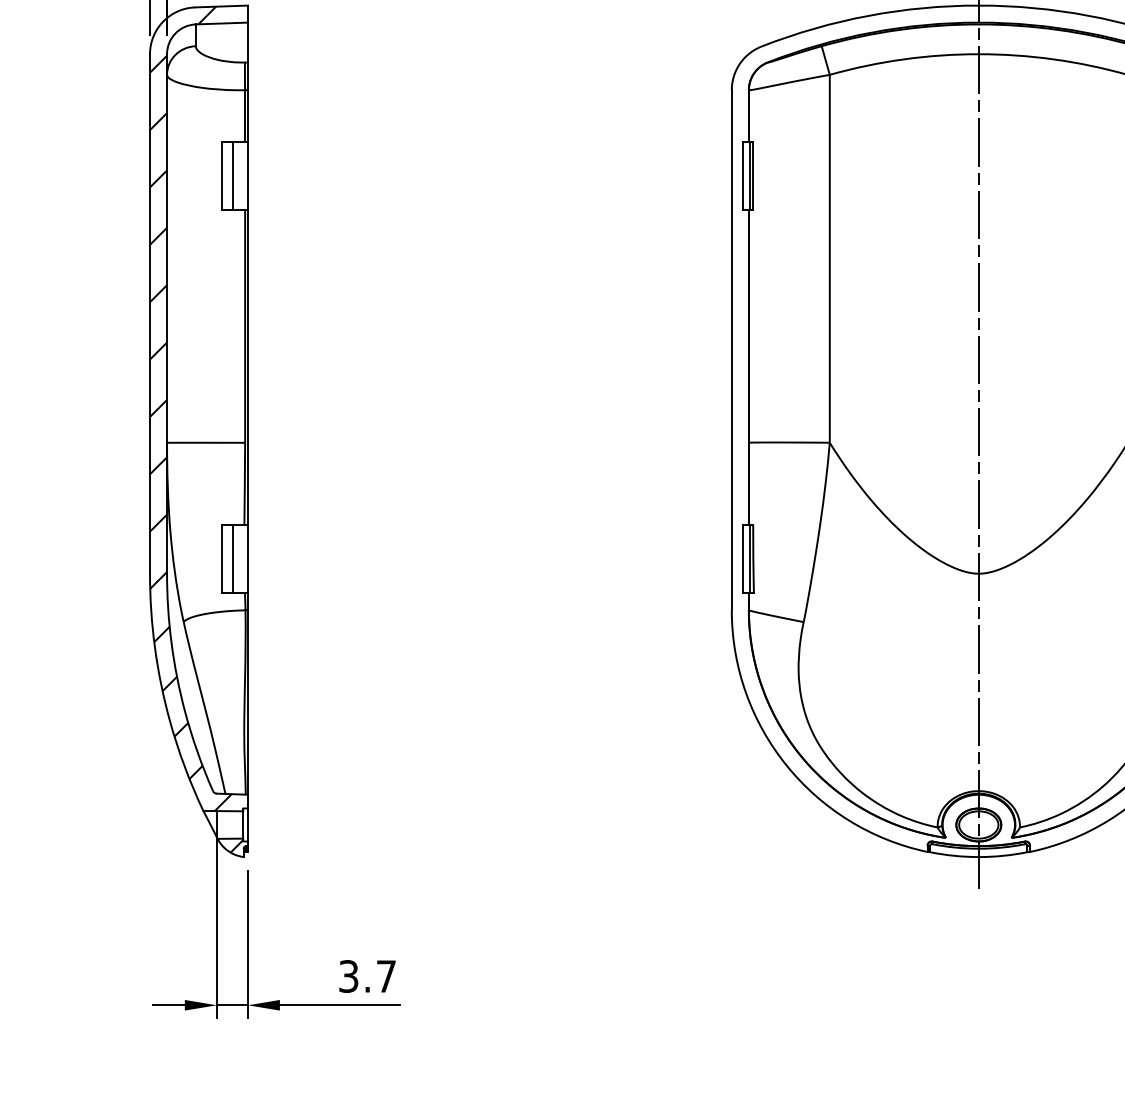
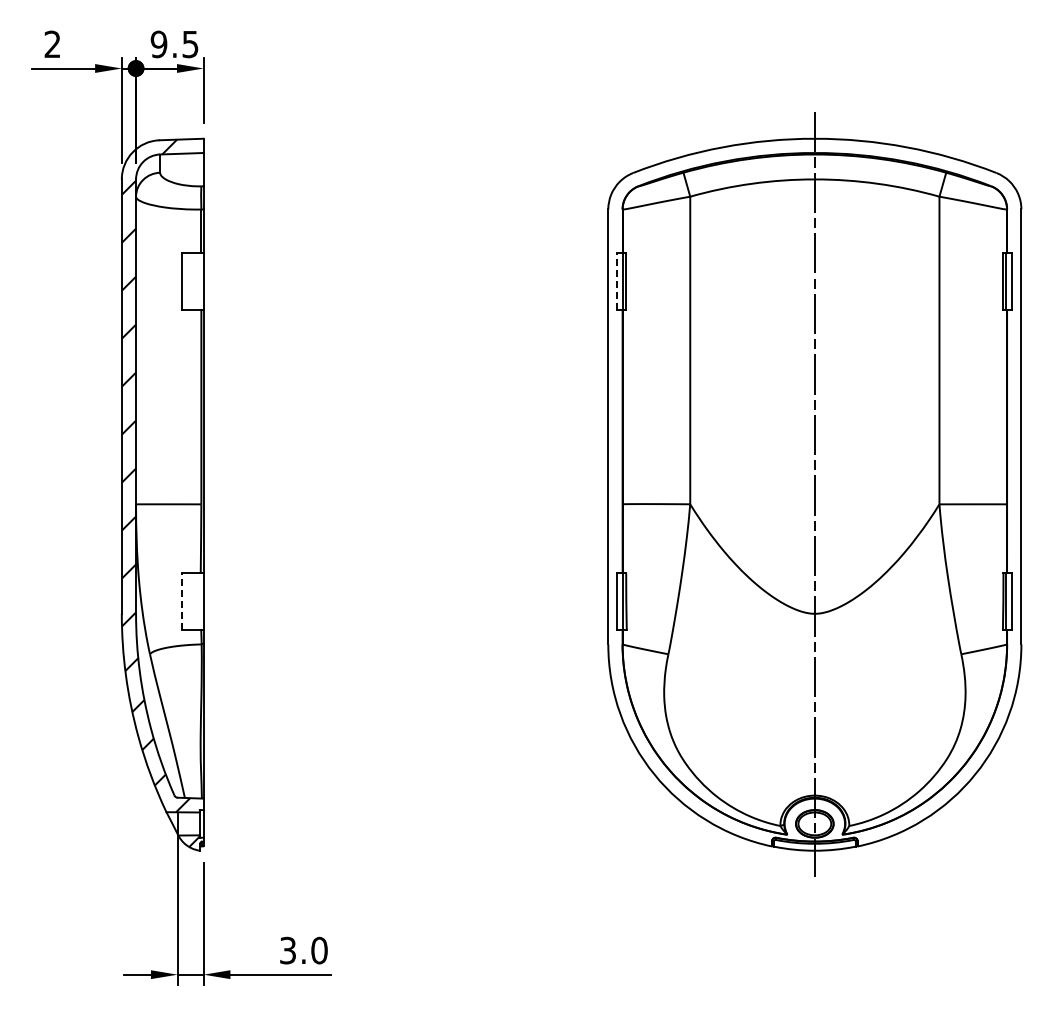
line: (232, 175) -> (190, 280), removed
line: (742, 175) -> (617, 280), solid -> dashed
line: (221, 558) -> (181, 601), solid -> dashed
line: (232, 558) -> (190, 601), removed
text: (386, 976) -> (319, 950), 3.7 -> 3.0

